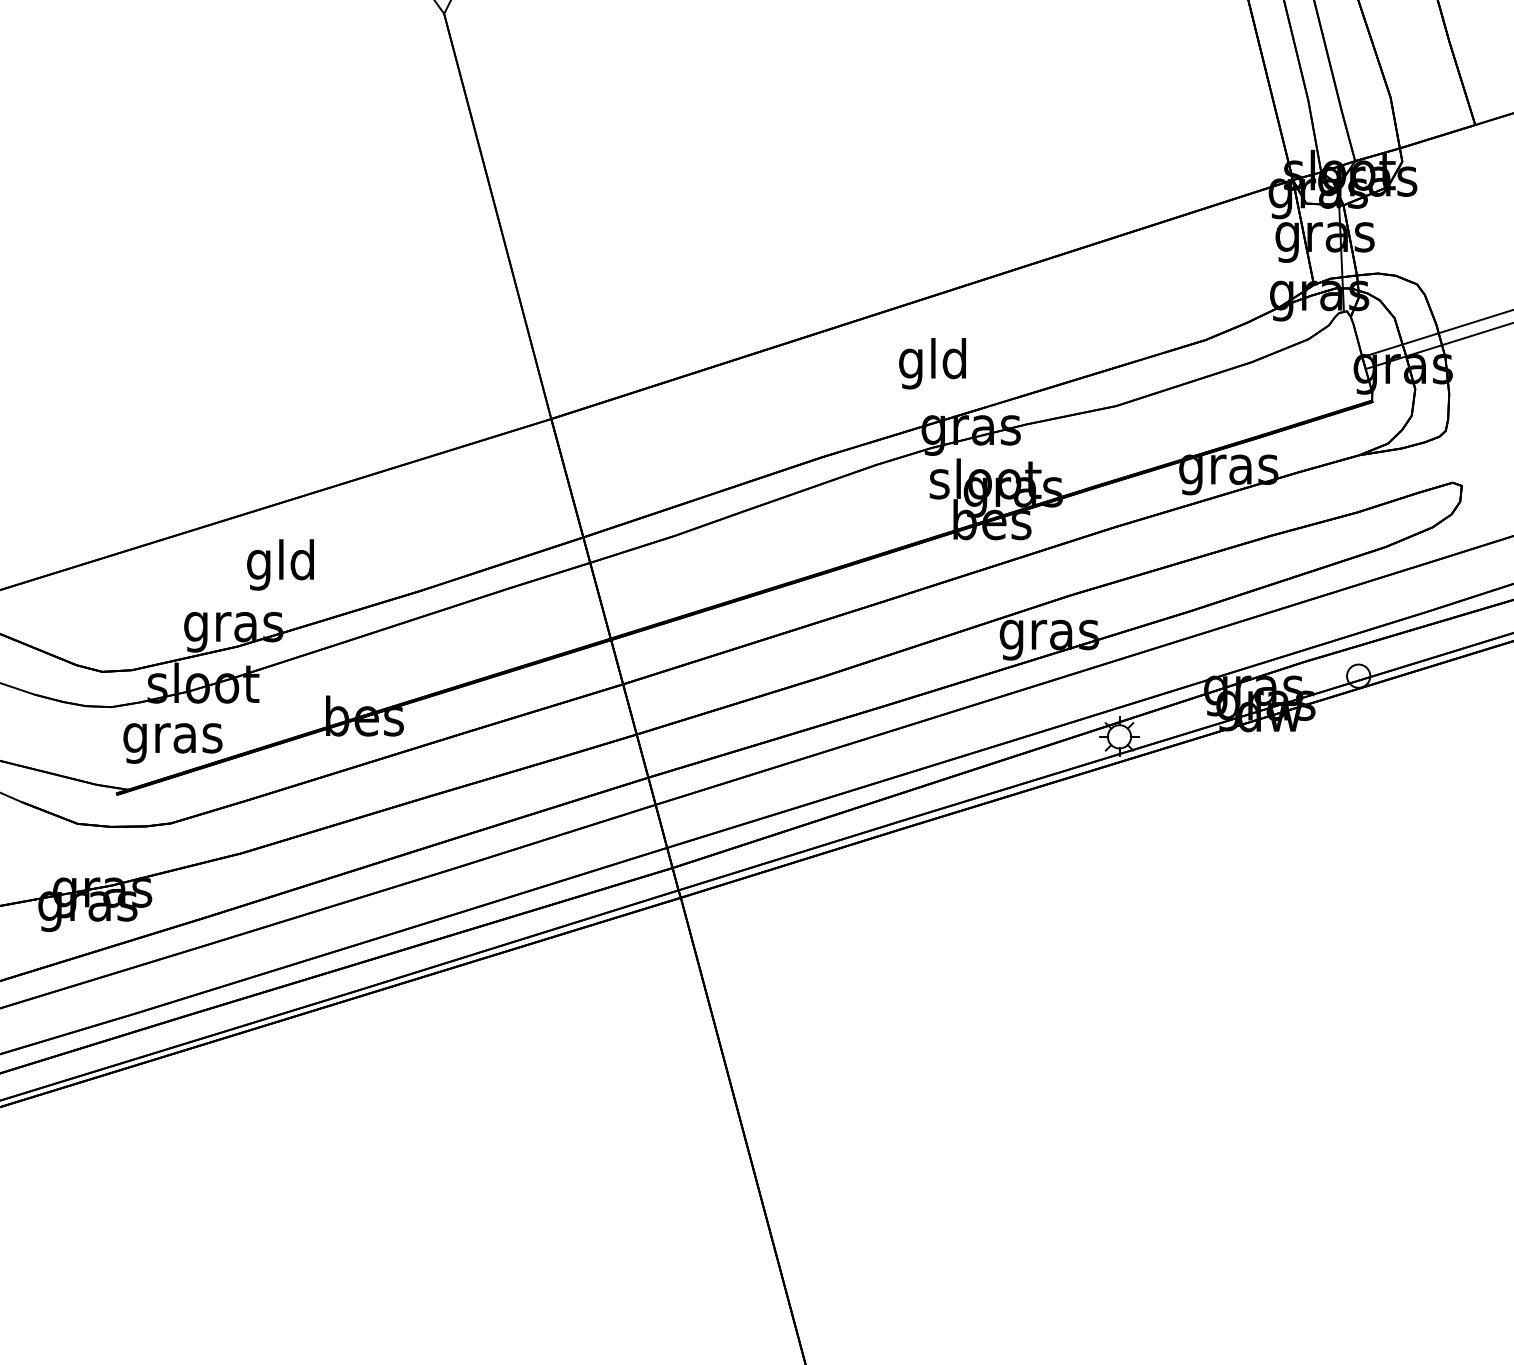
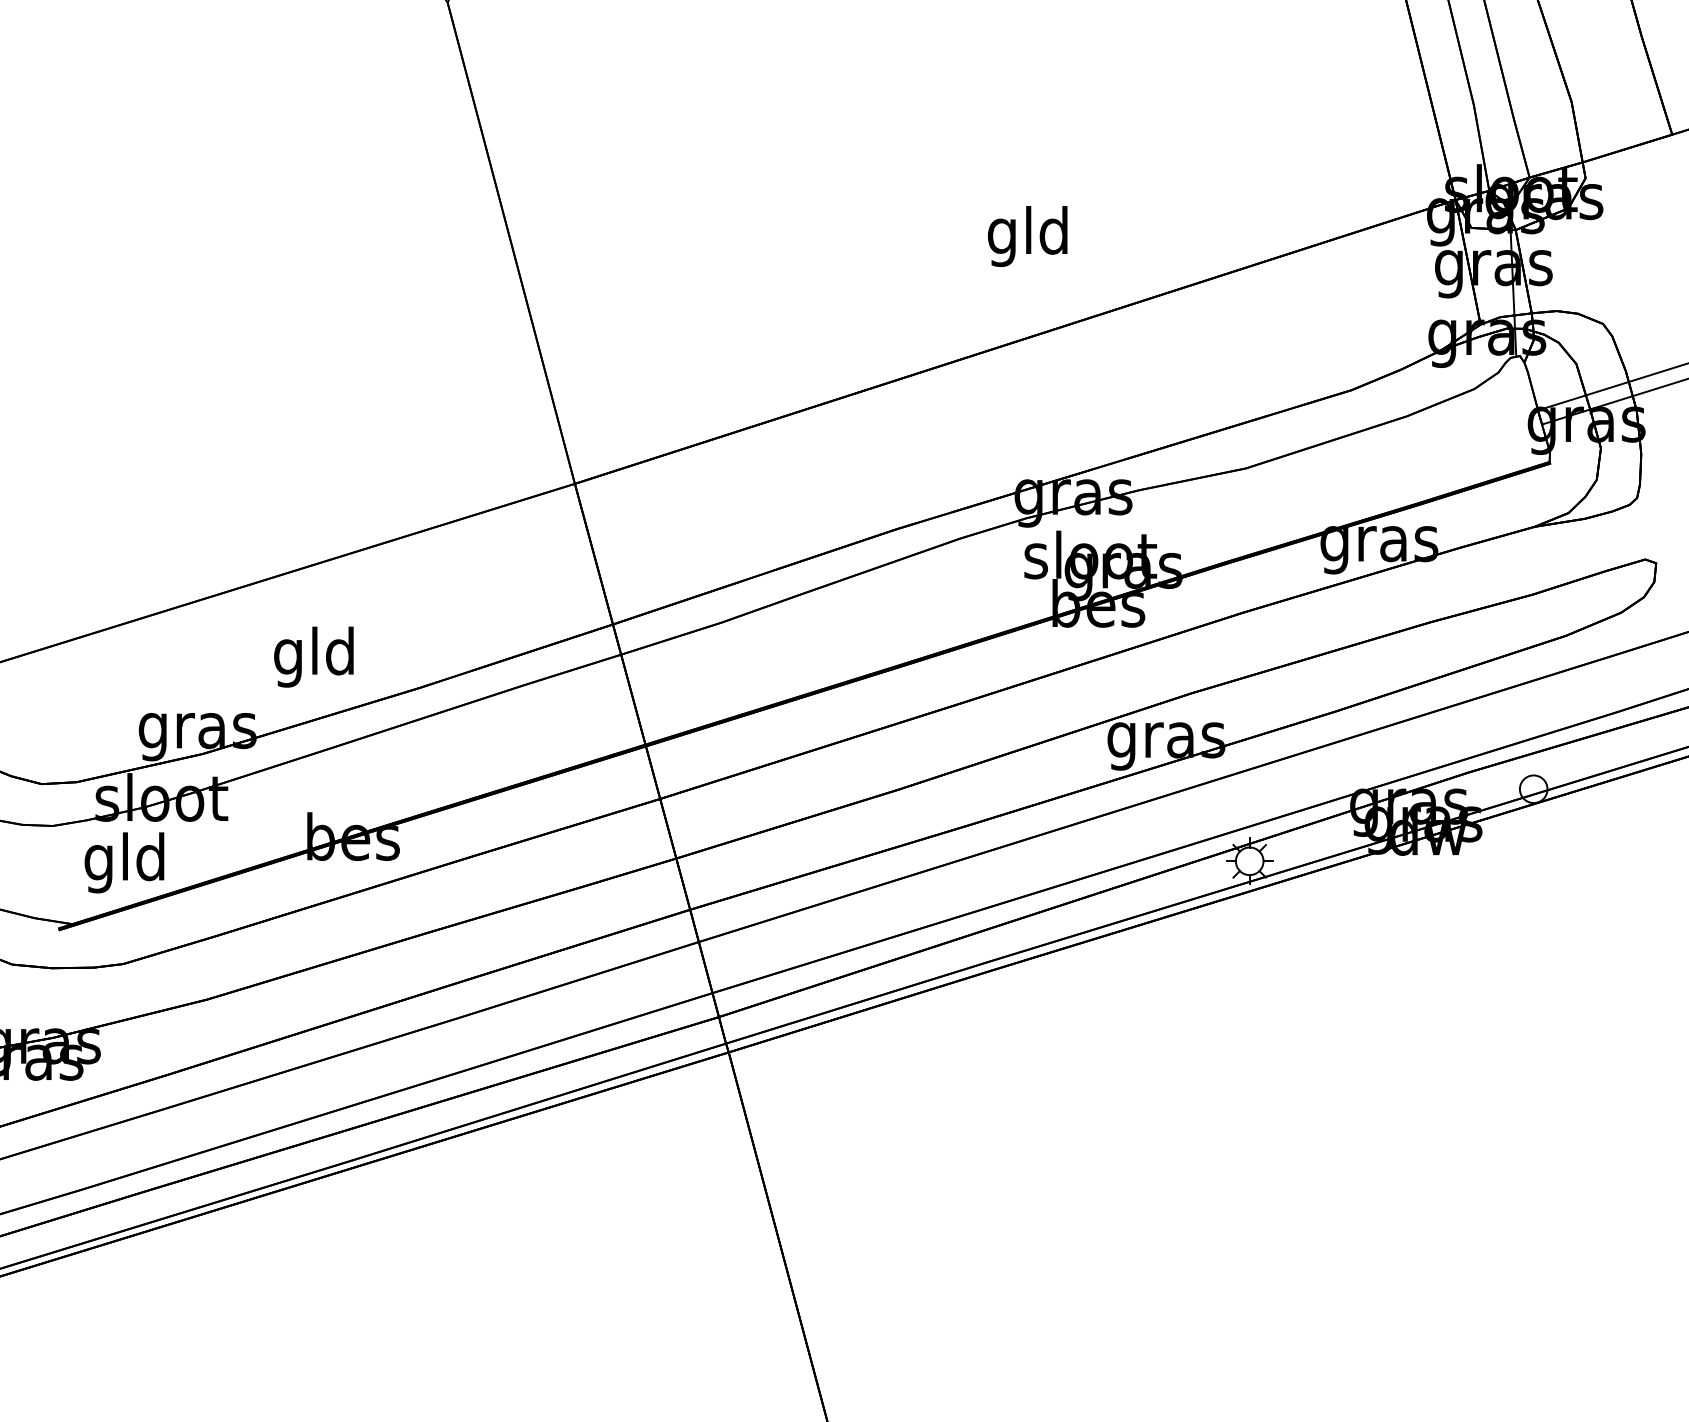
text: (932, 363) -> (1027, 236), moved
text: (280, 564) -> (313, 656), moved
text: (172, 737) -> (125, 862), gras -> gld

